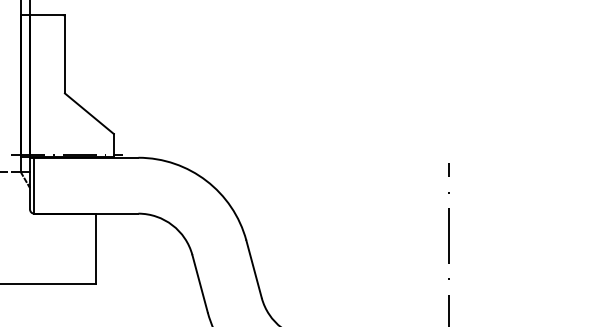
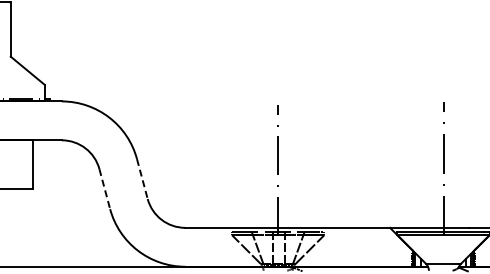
line: (254, 269) -> (142, 179), solid -> dashed
line: (199, 284) -> (104, 189), solid -> dashed

